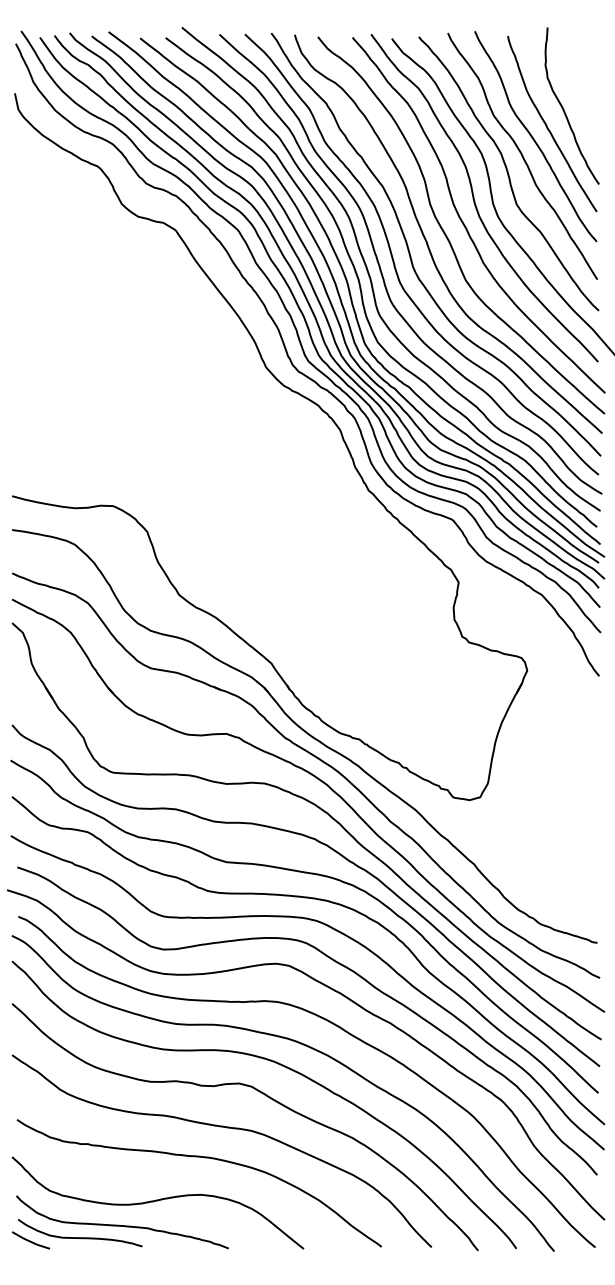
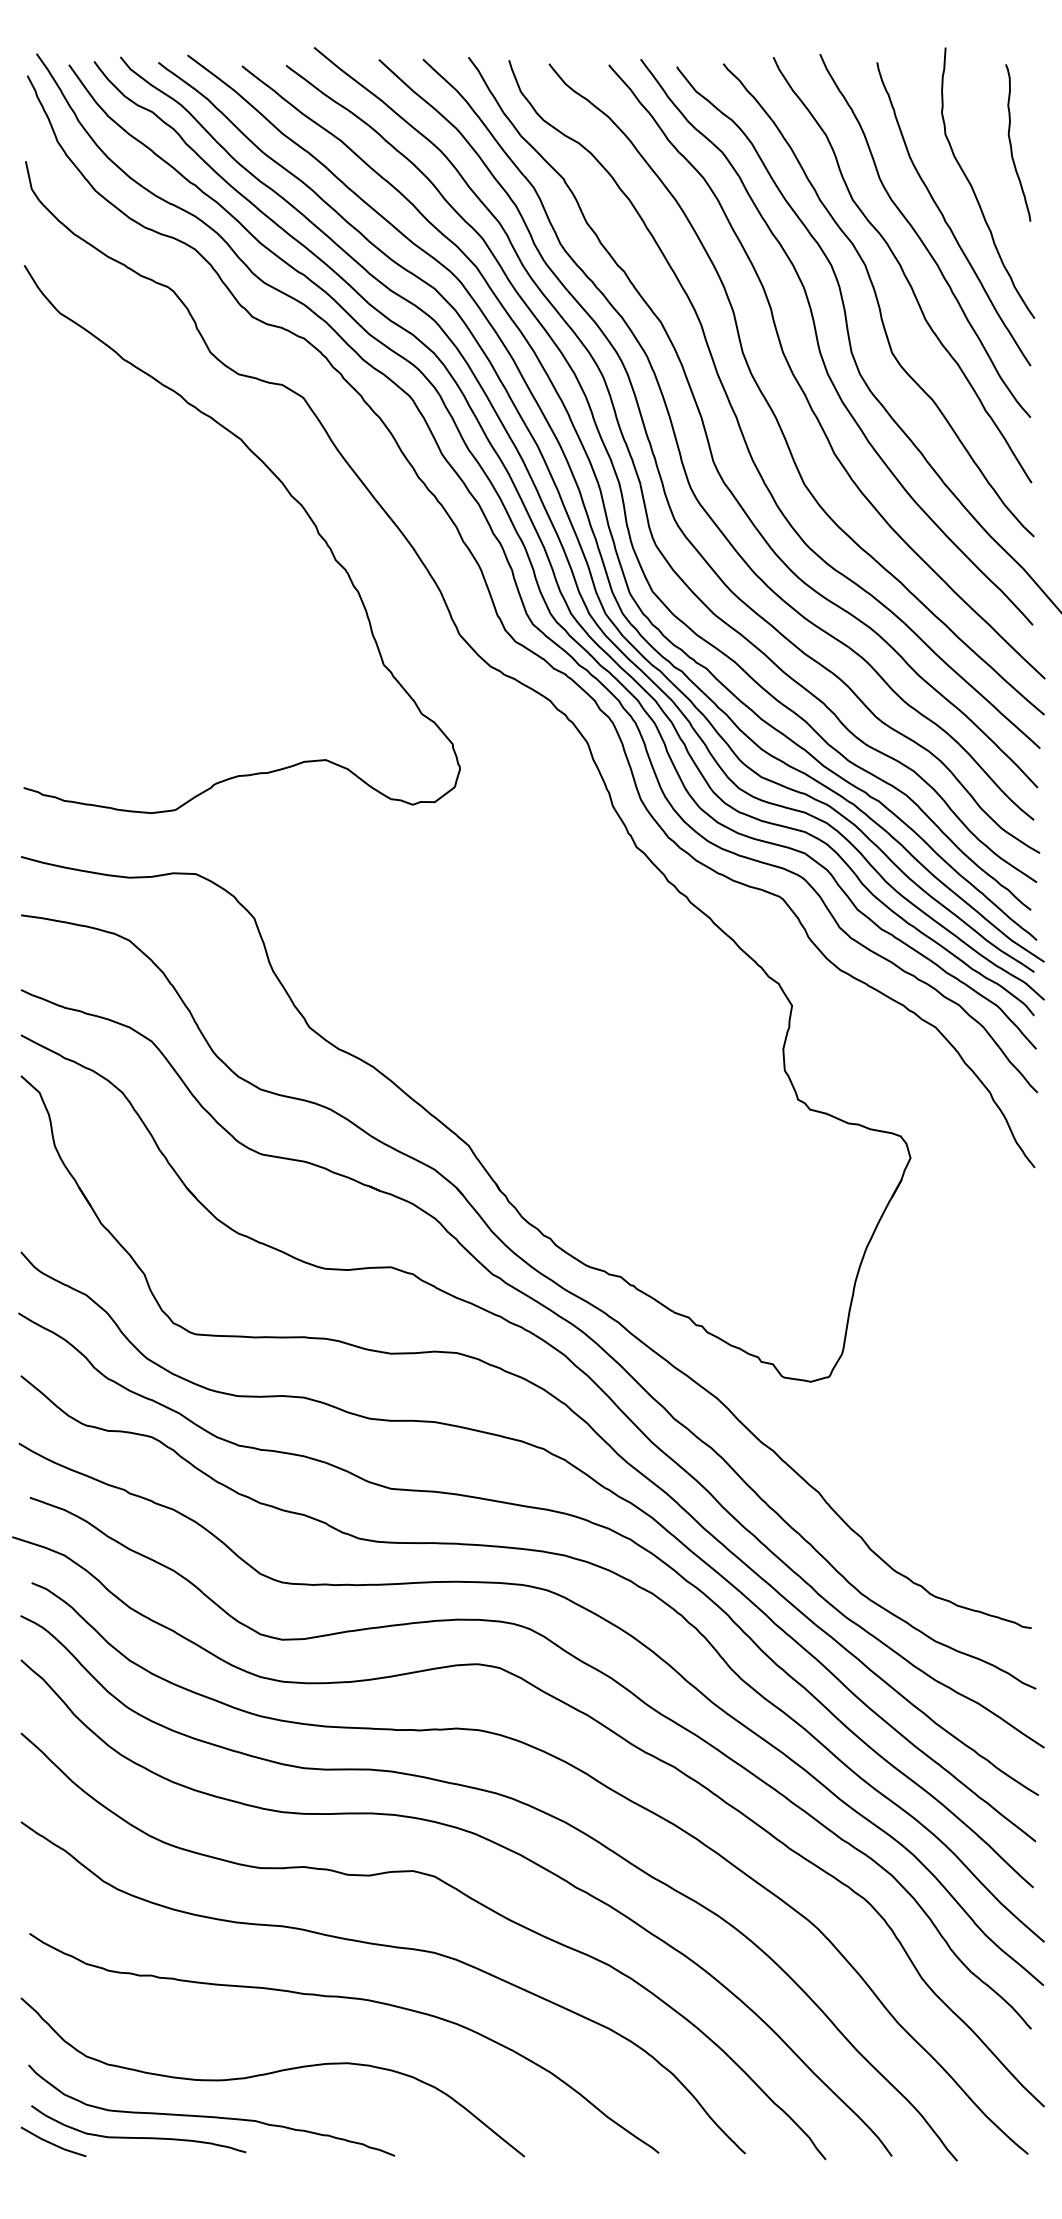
curve: (586, 83) -> (1012, 144), added
curve: (167, 287) -> (289, 496), added

